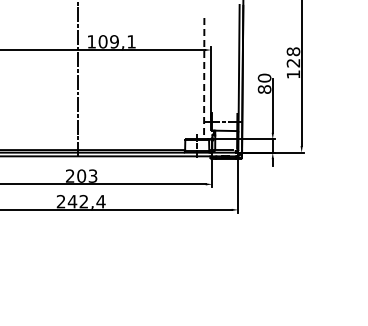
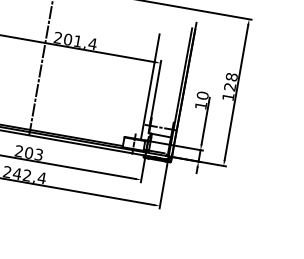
text: (111, 41) -> (75, 40), 109,1 -> 201,4
line: (204, 78) -> (150, 86), dashed -> solid
text: (264, 89) -> (200, 105), 80 -> 10

